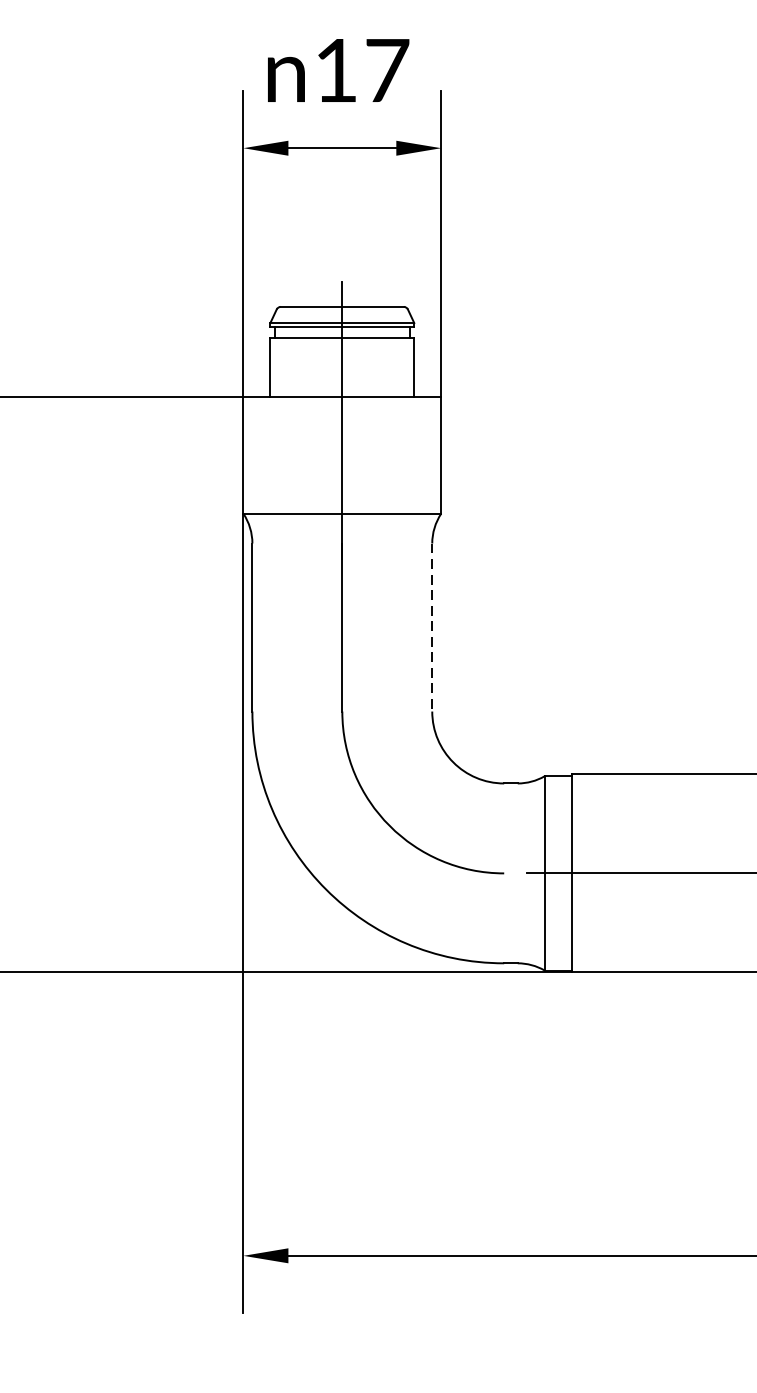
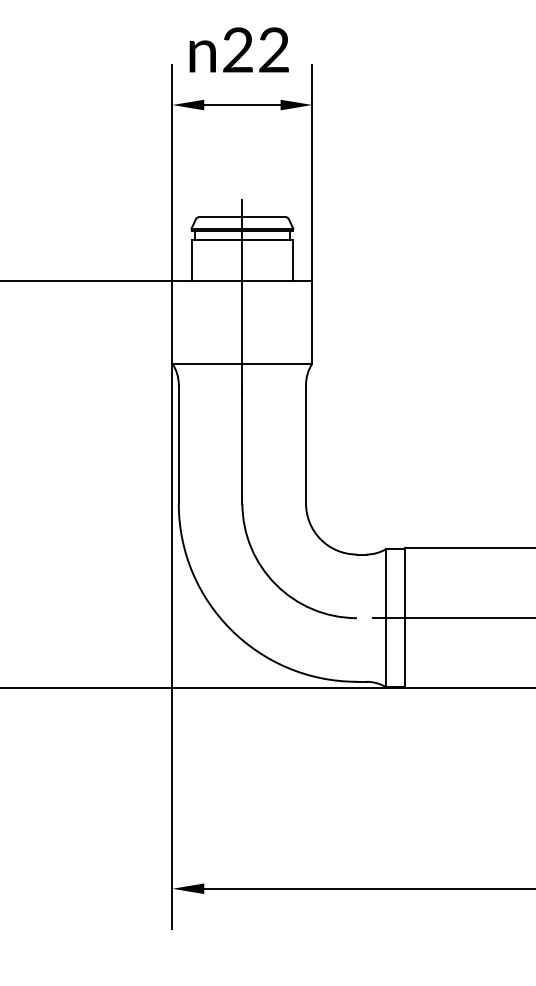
text: (362, 69) -> (256, 49), 17 -> 22
line: (432, 627) -> (306, 444), dashed -> solid

